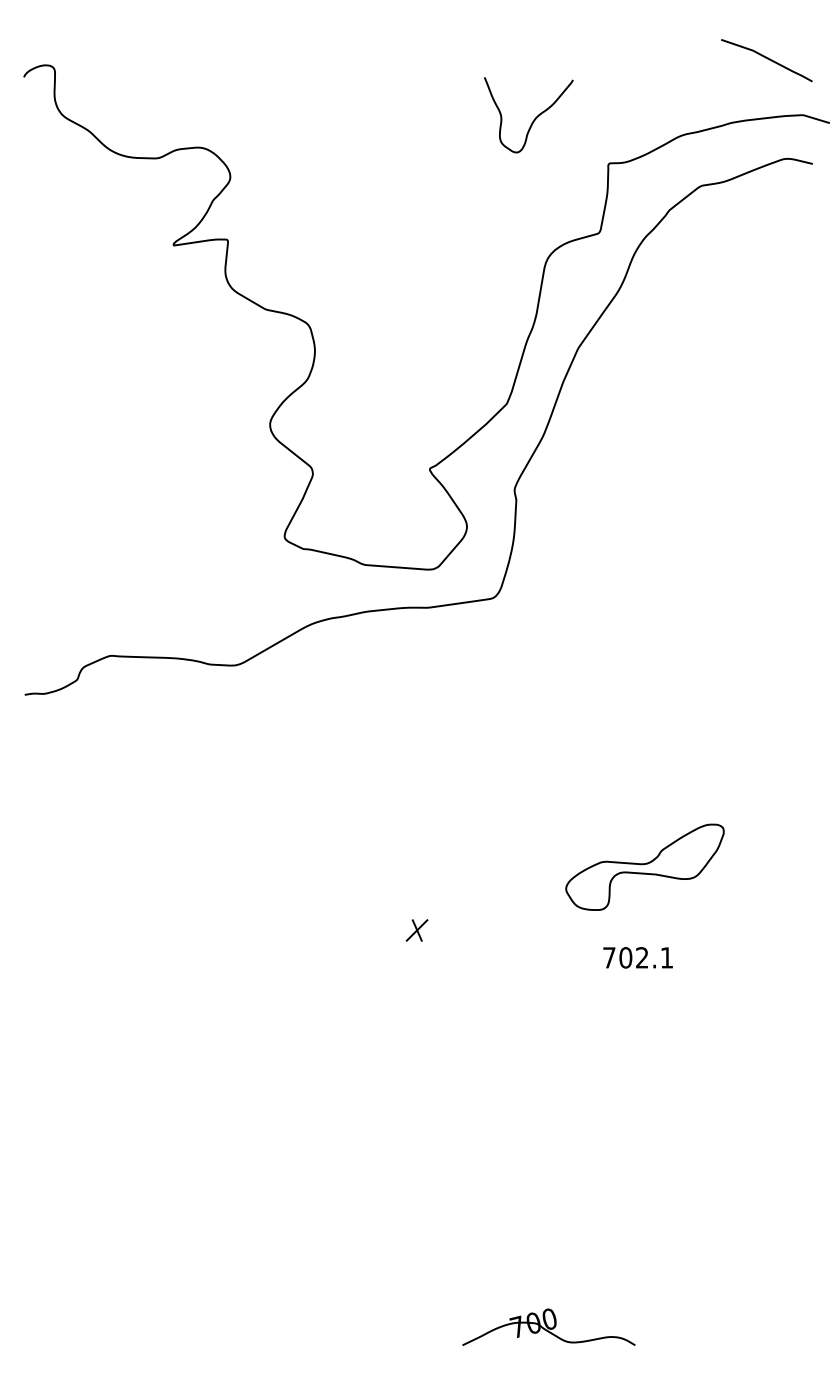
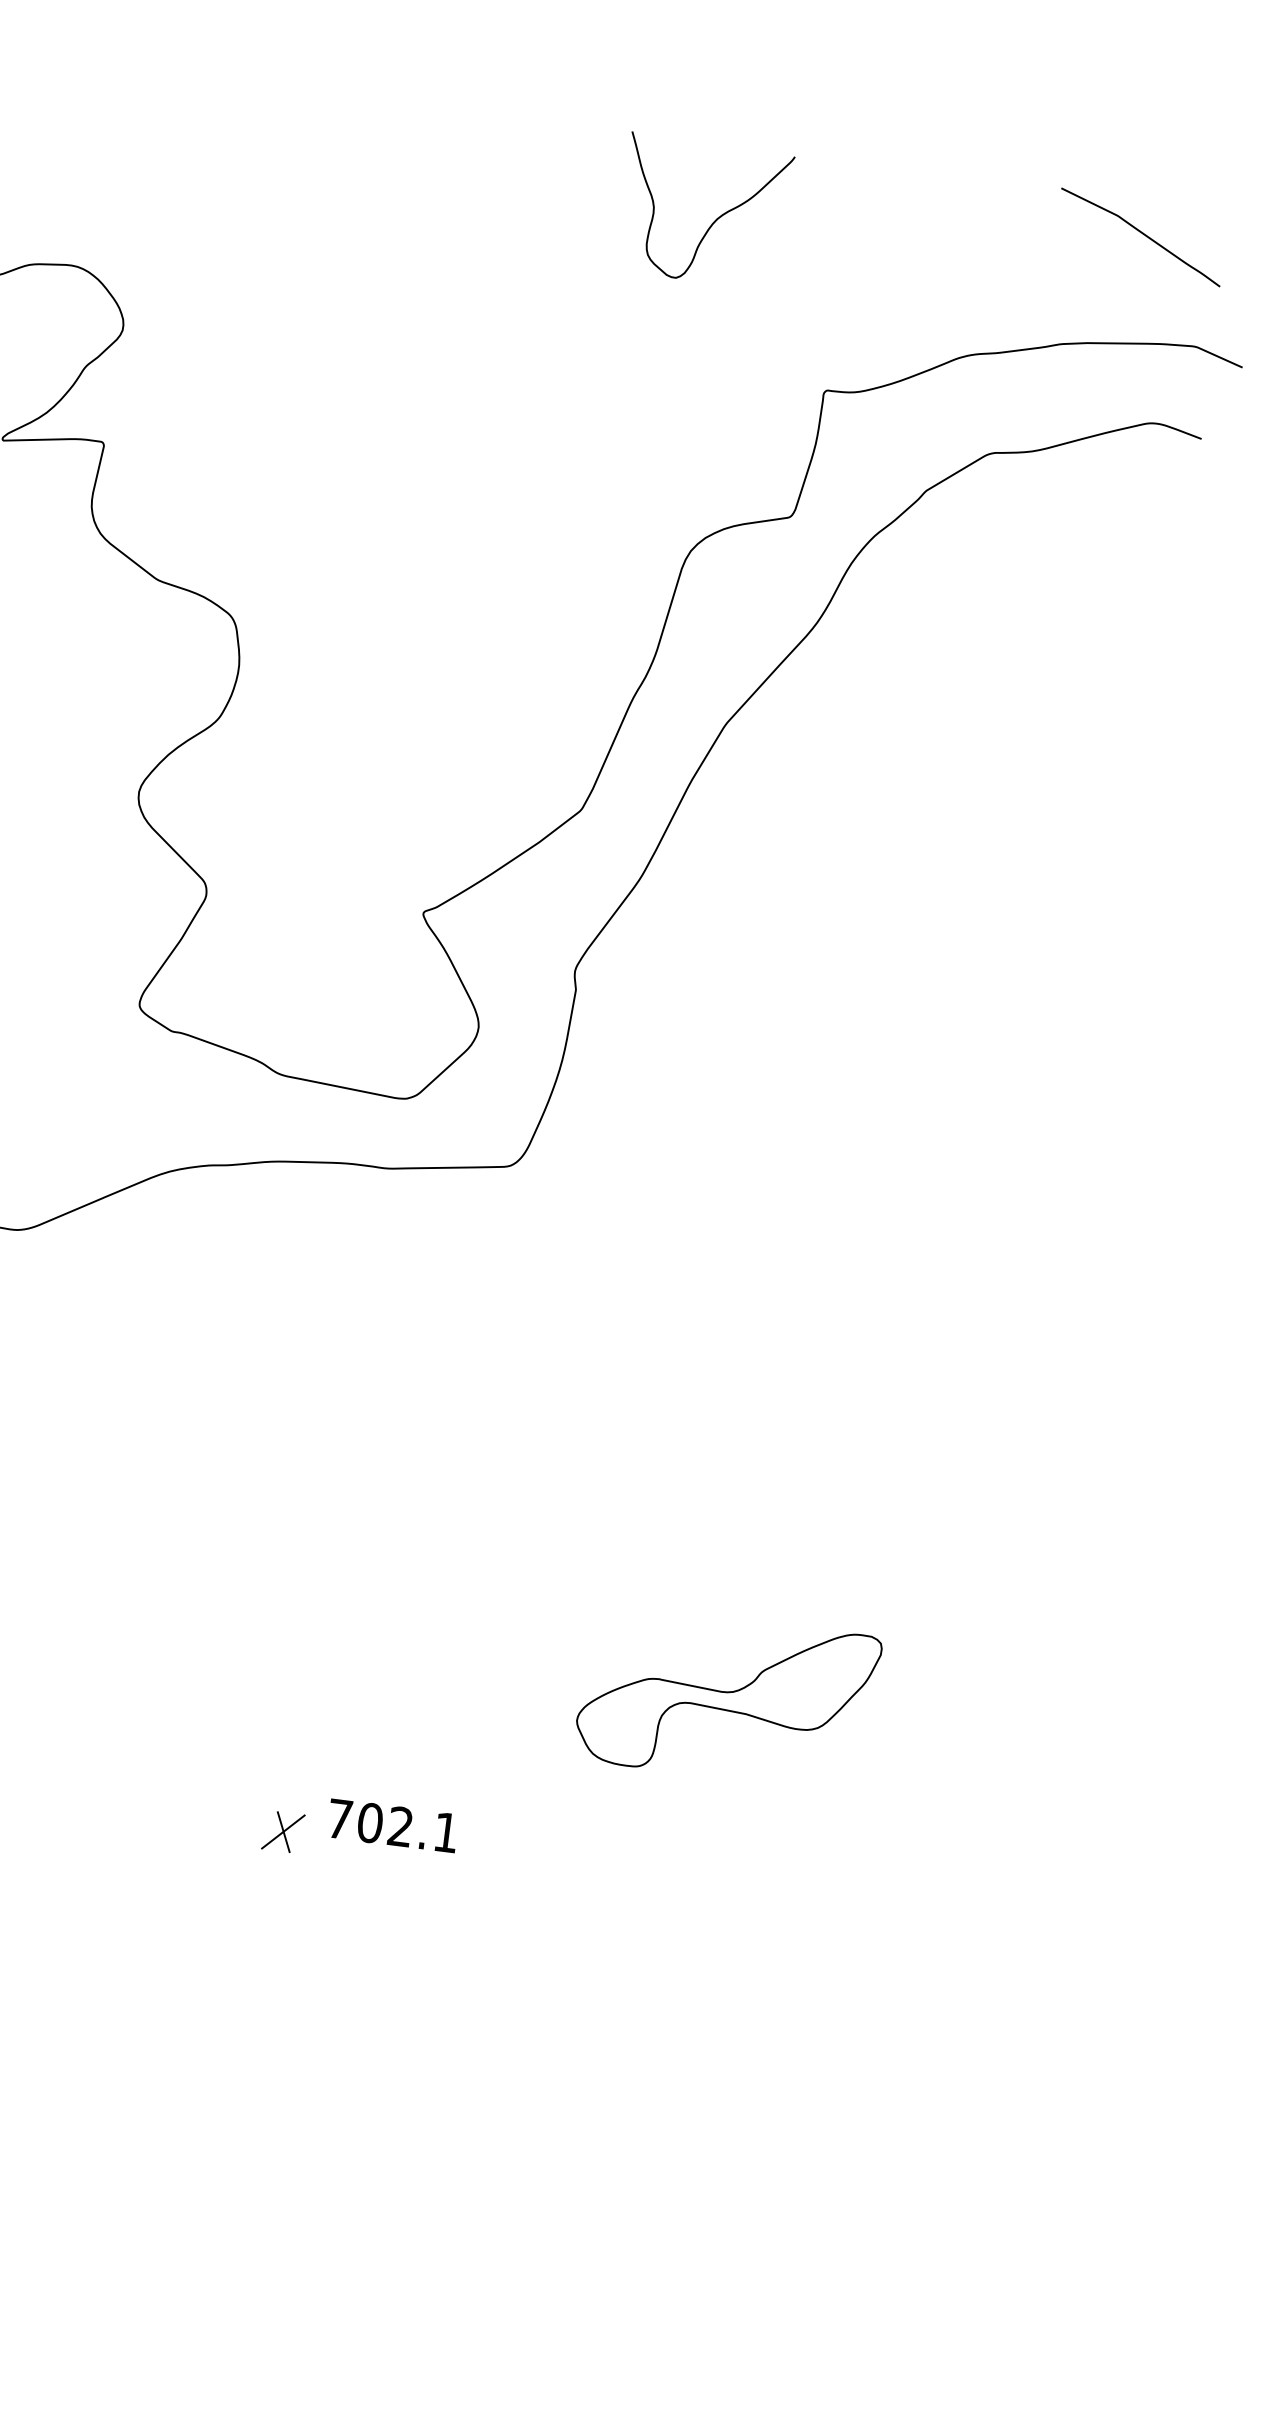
curve: (533, 119) -> (712, 220), moved
part: (416, 930) -> (282, 1831), moved
text: (637, 957) -> (391, 1825), moved

